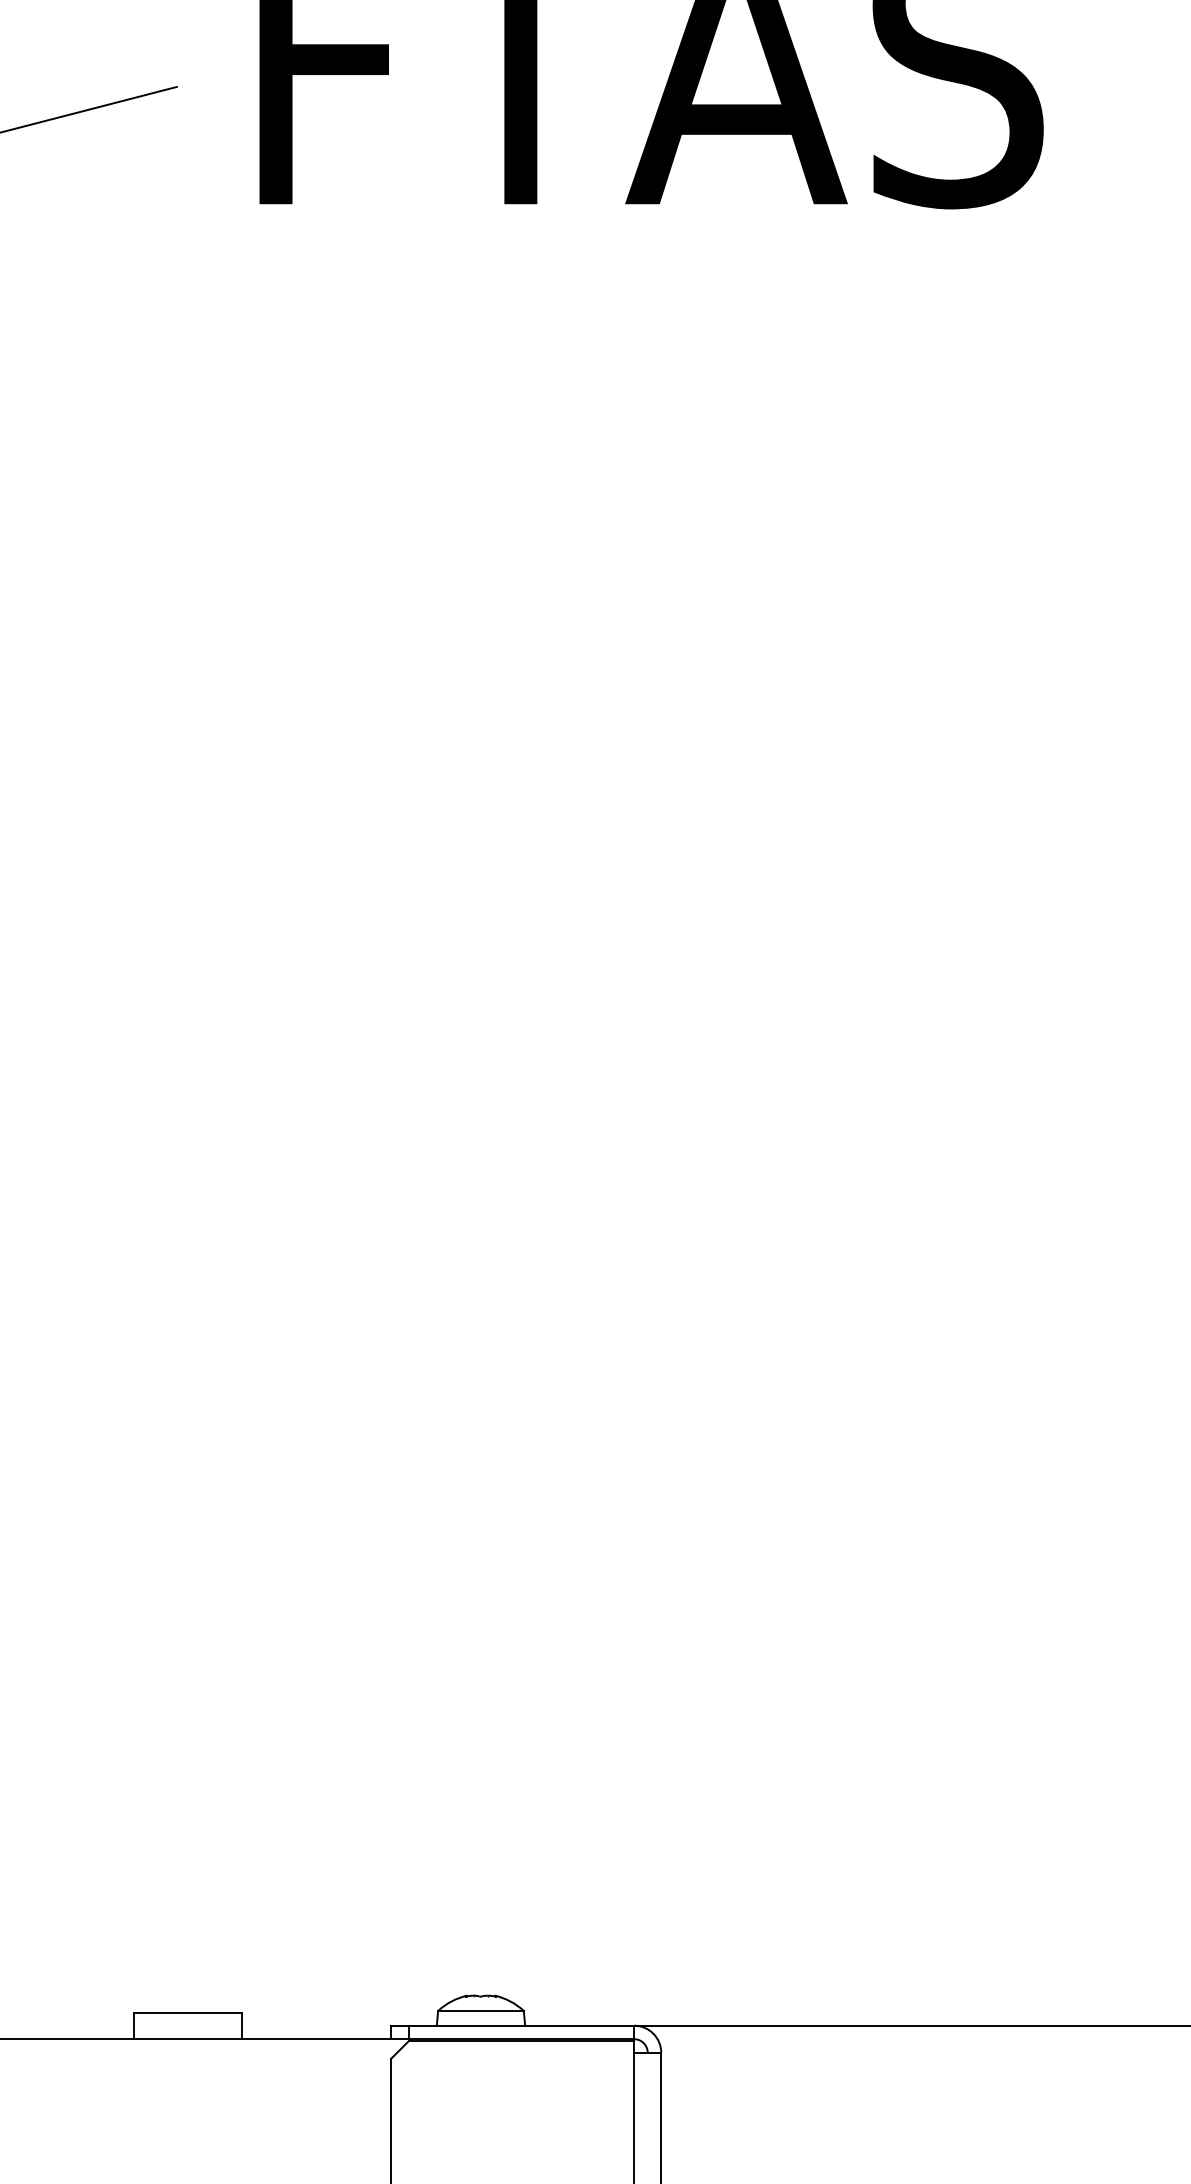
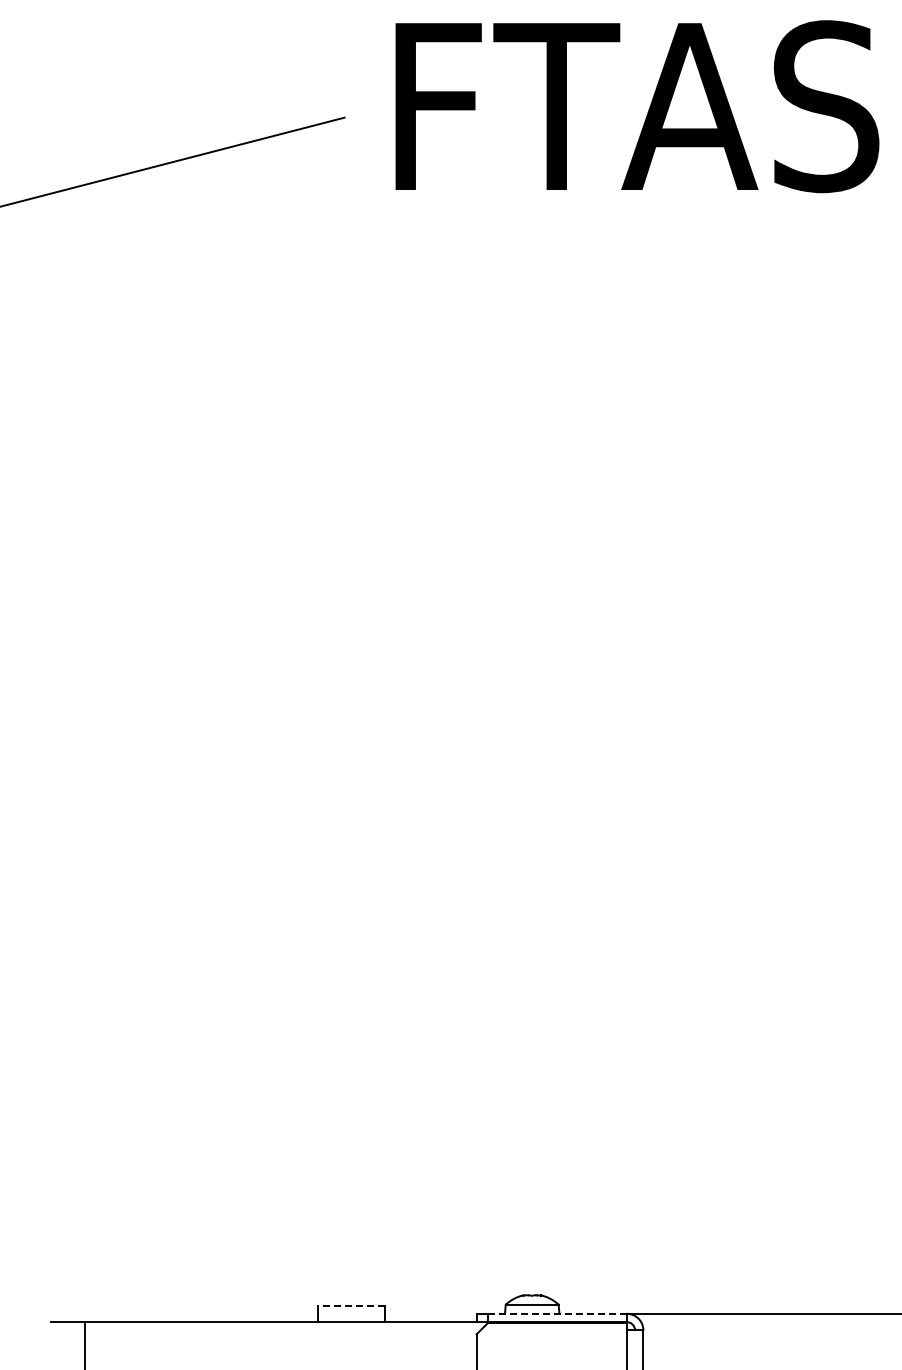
line: (188, 2012) -> (351, 1305), solid -> dashed
line: (520, 2025) -> (556, 1313), solid -> dashed

